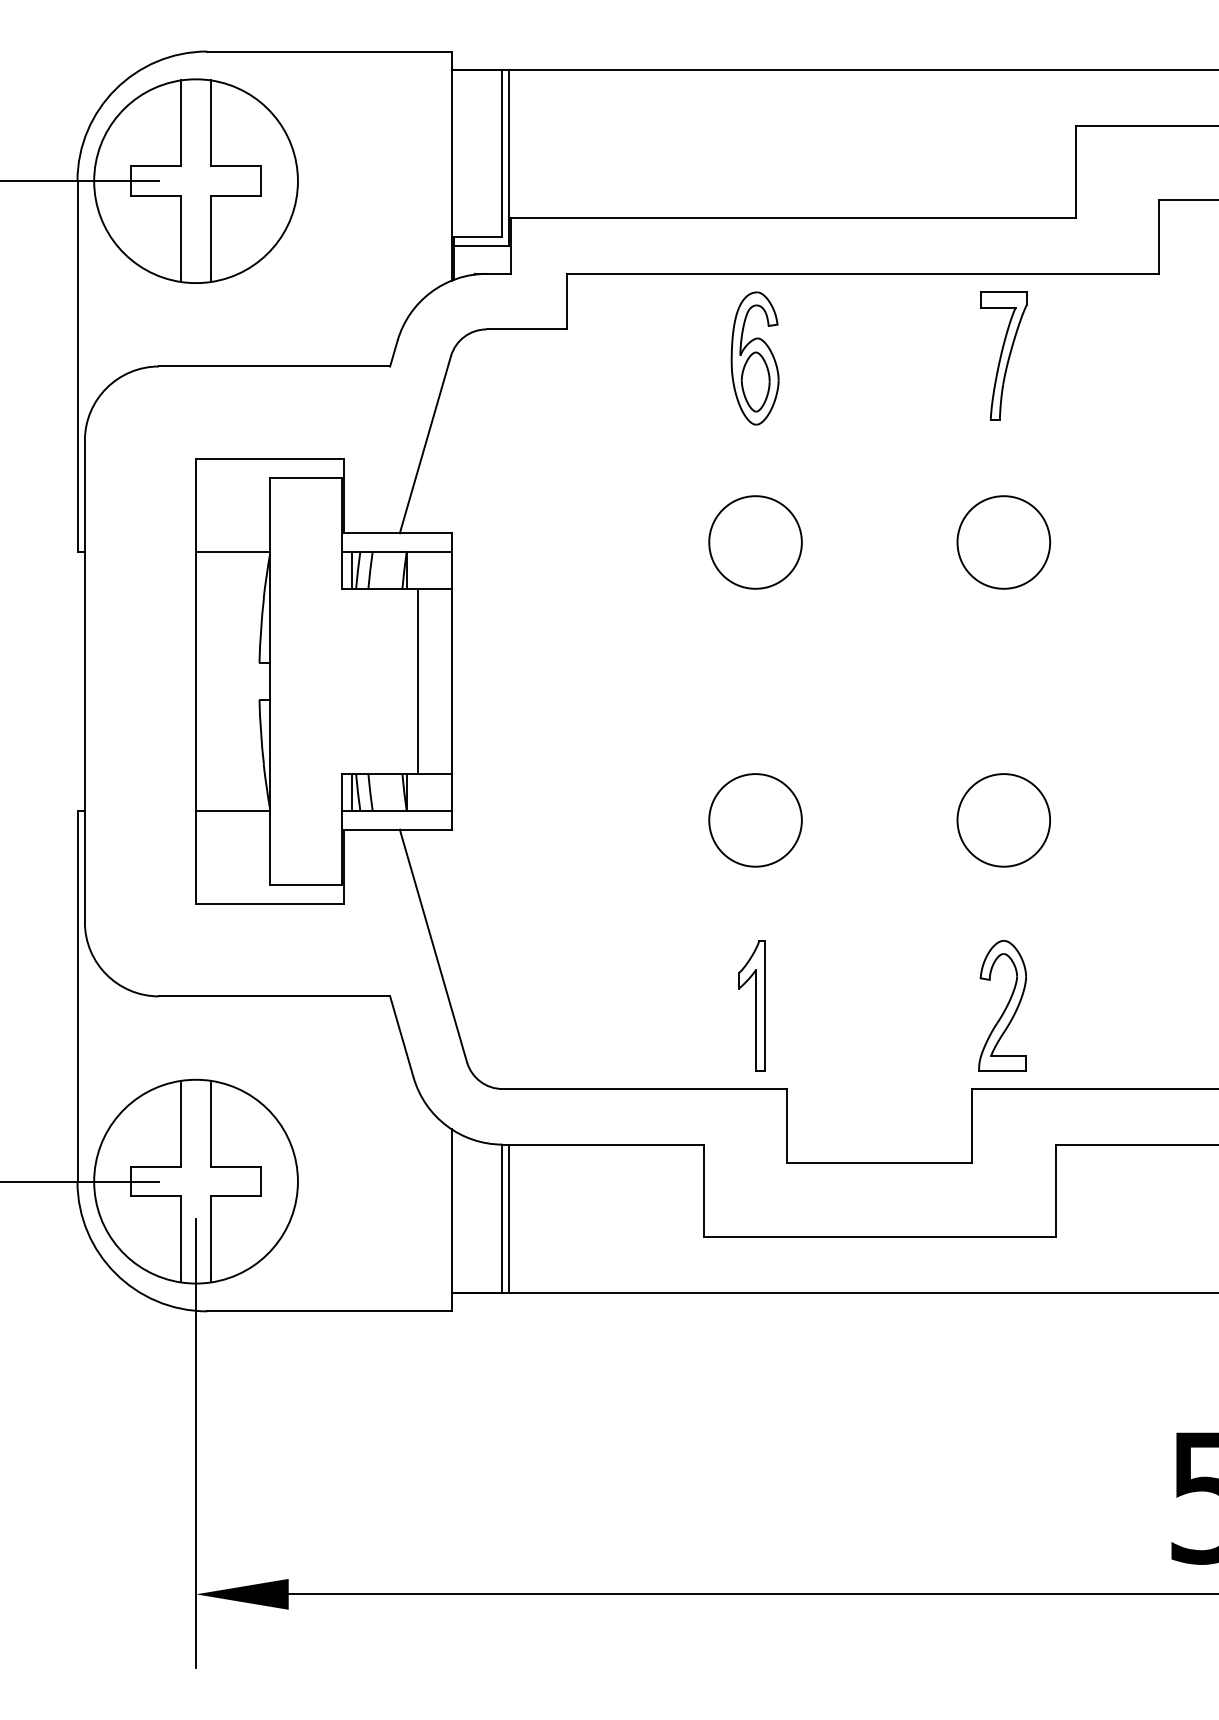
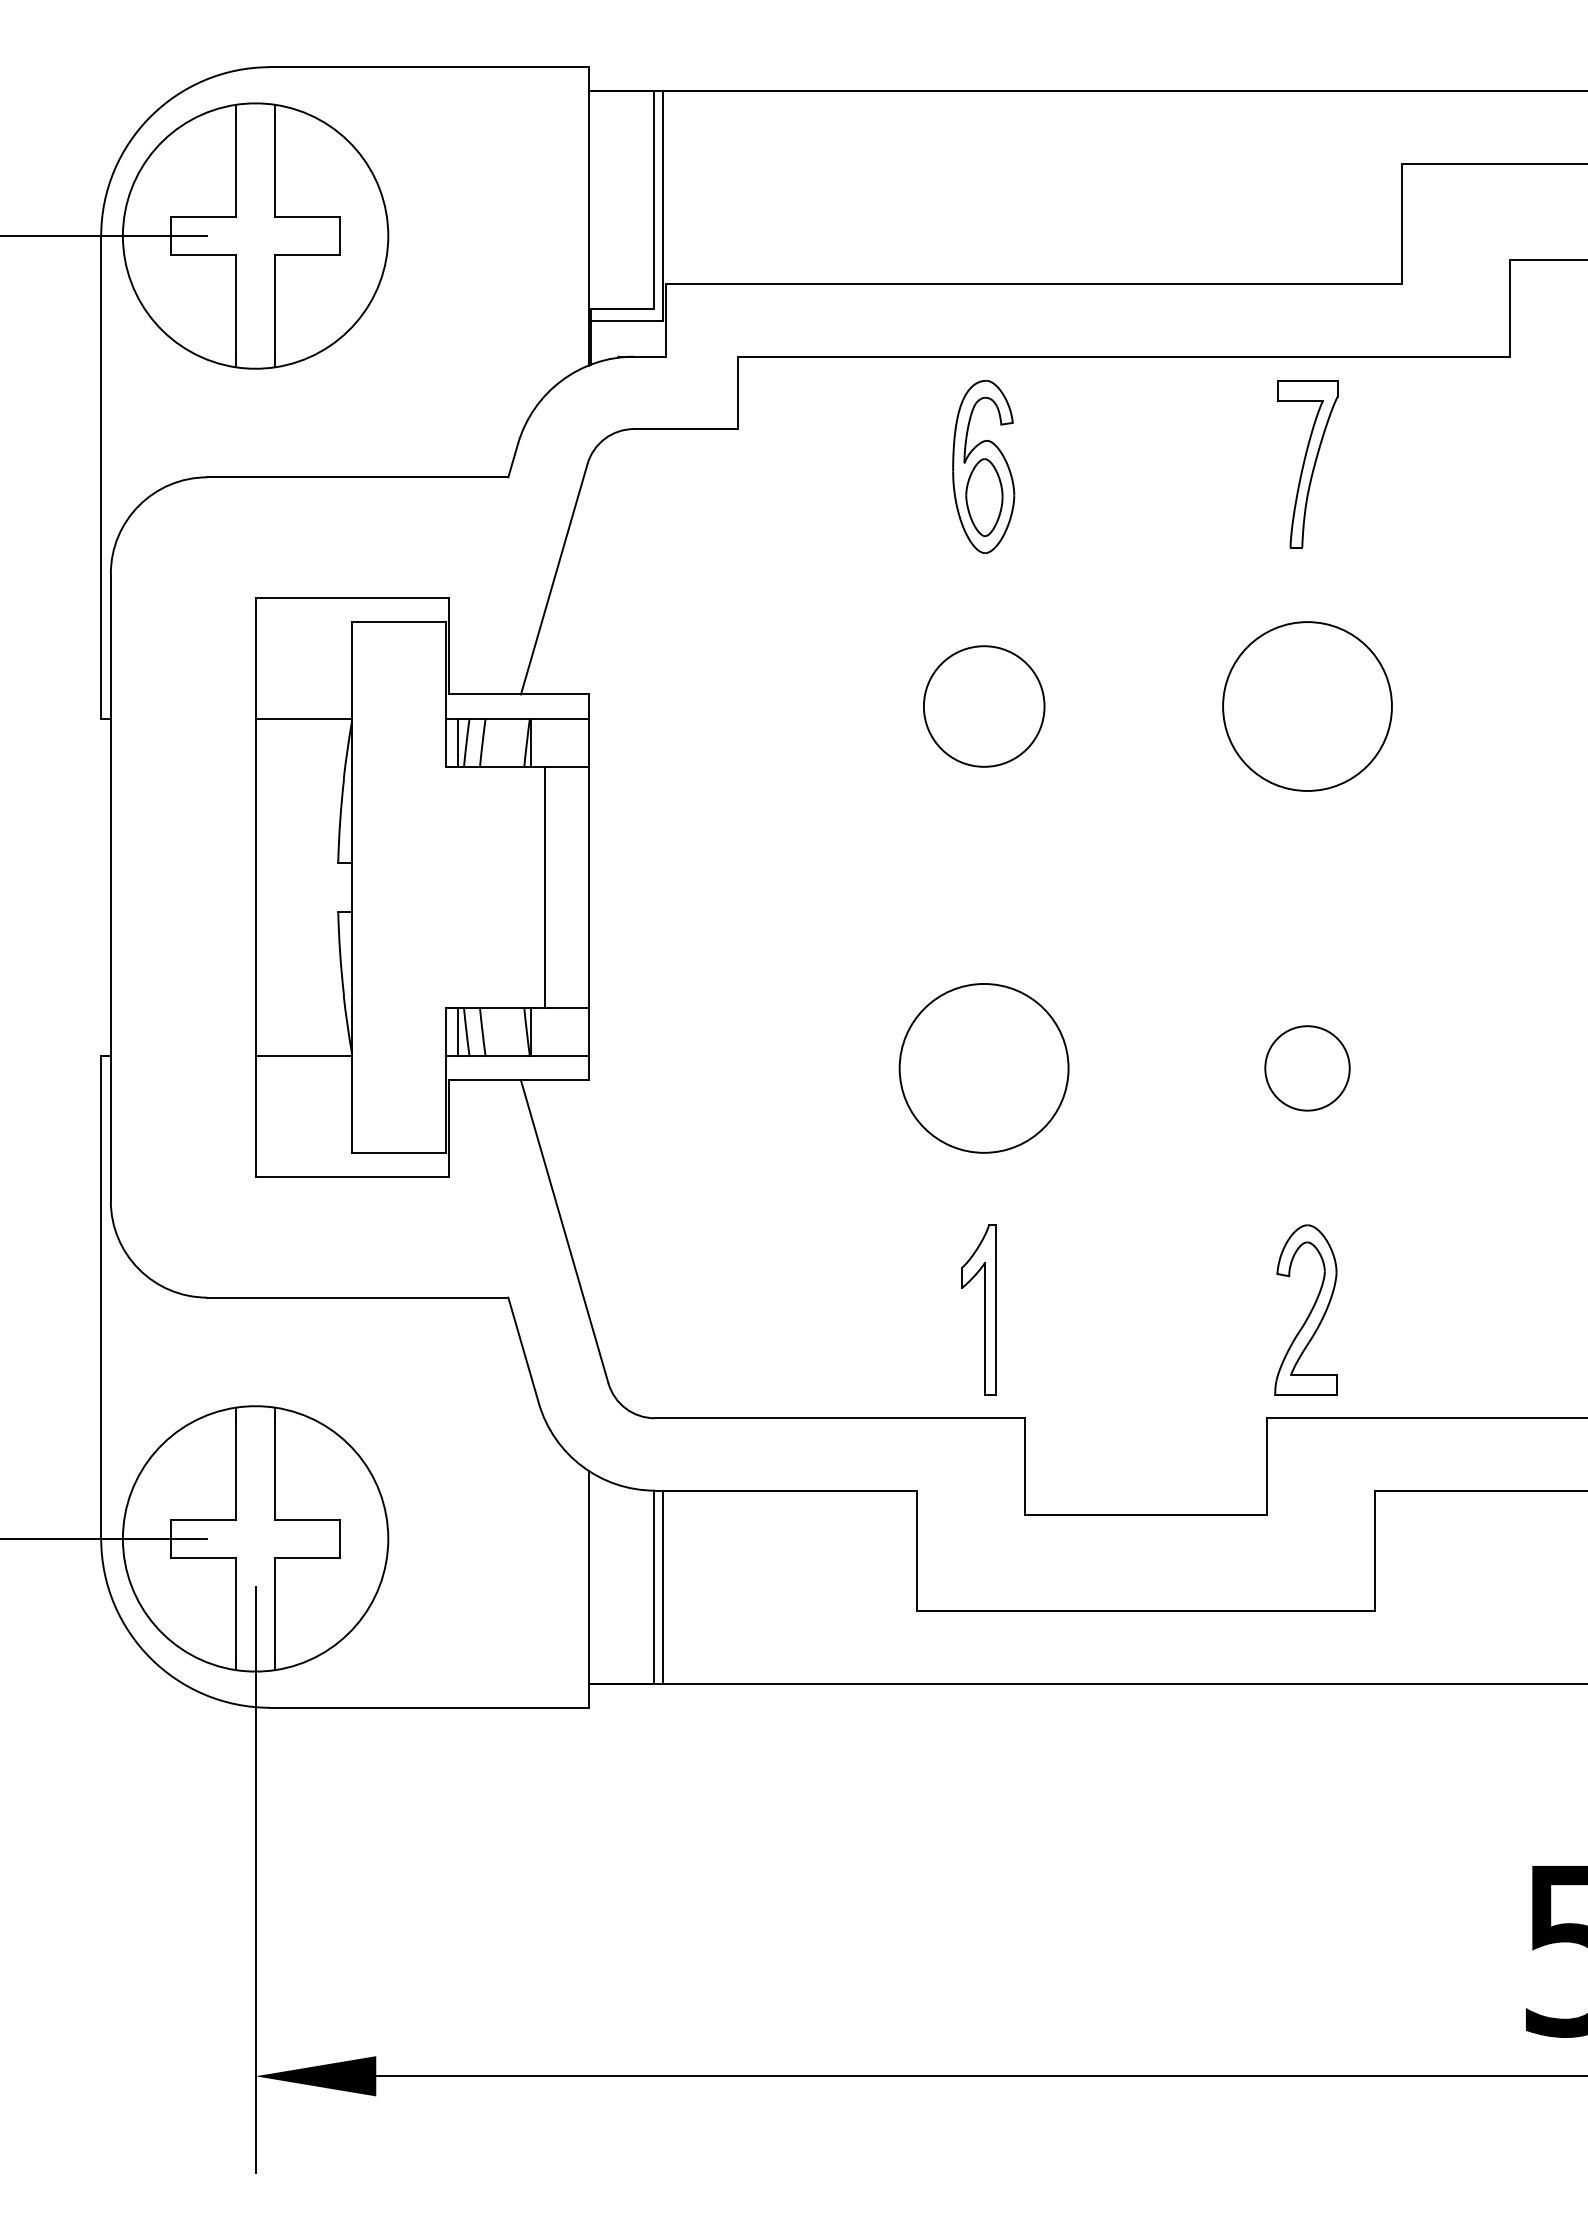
circle: (1003, 542) -> (1307, 706), size x1.4
circle: (755, 820) -> (984, 1068), size x1.4
circle: (1003, 820) -> (1307, 1068), size x0.7

